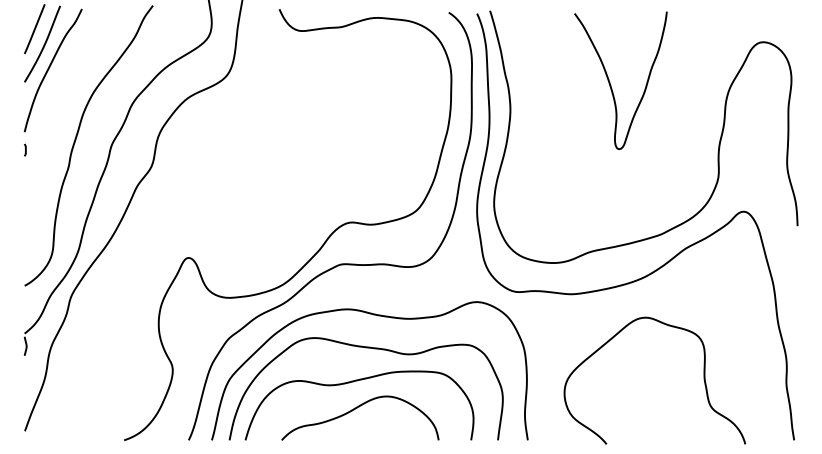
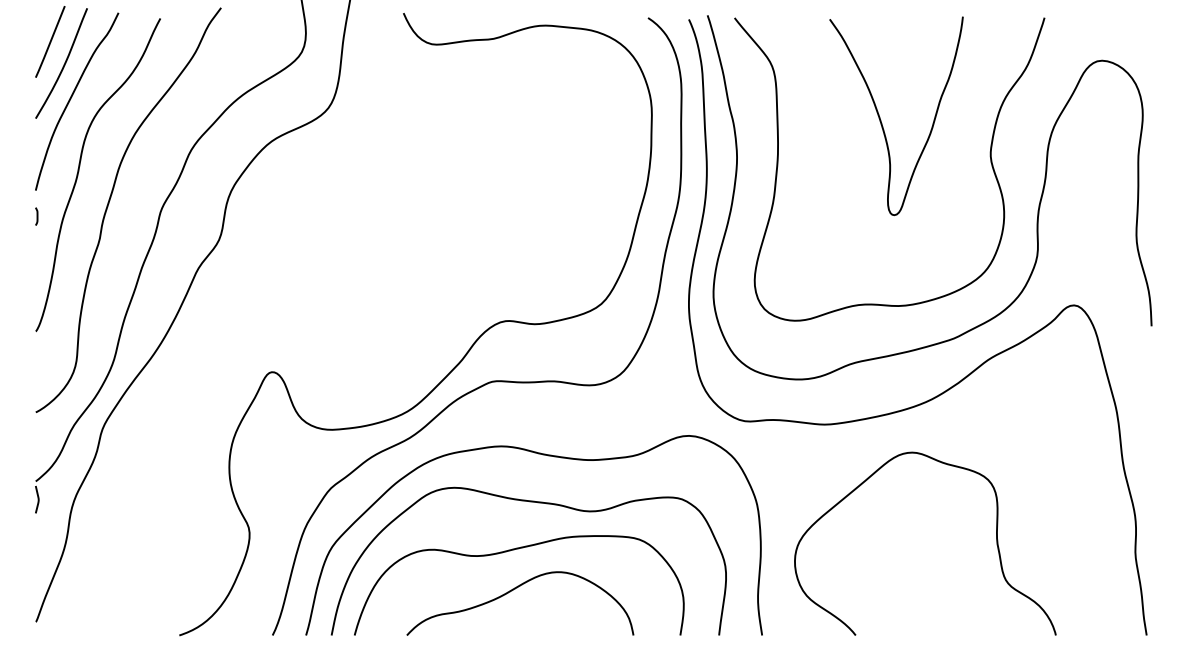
curve: (685, 112) -> (989, 162), added
curve: (55, 118) -> (80, 170), added
curve: (703, 379) -> (995, 541), moved

